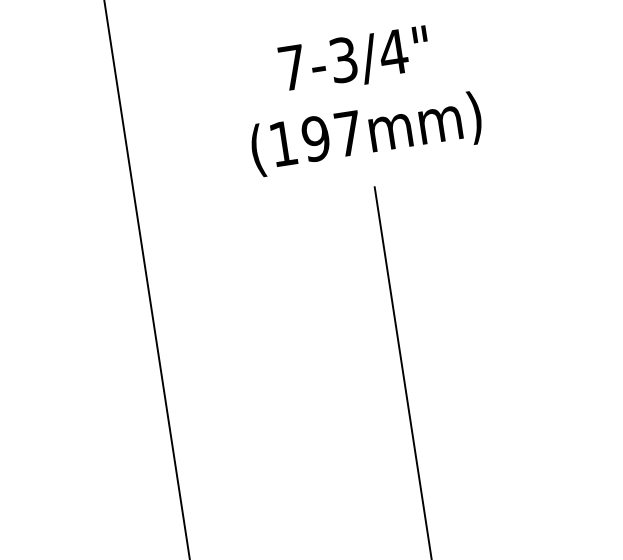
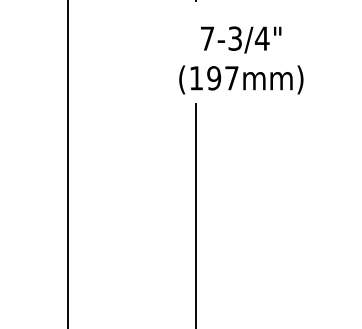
text: (361, 98) -> (241, 60), moved

